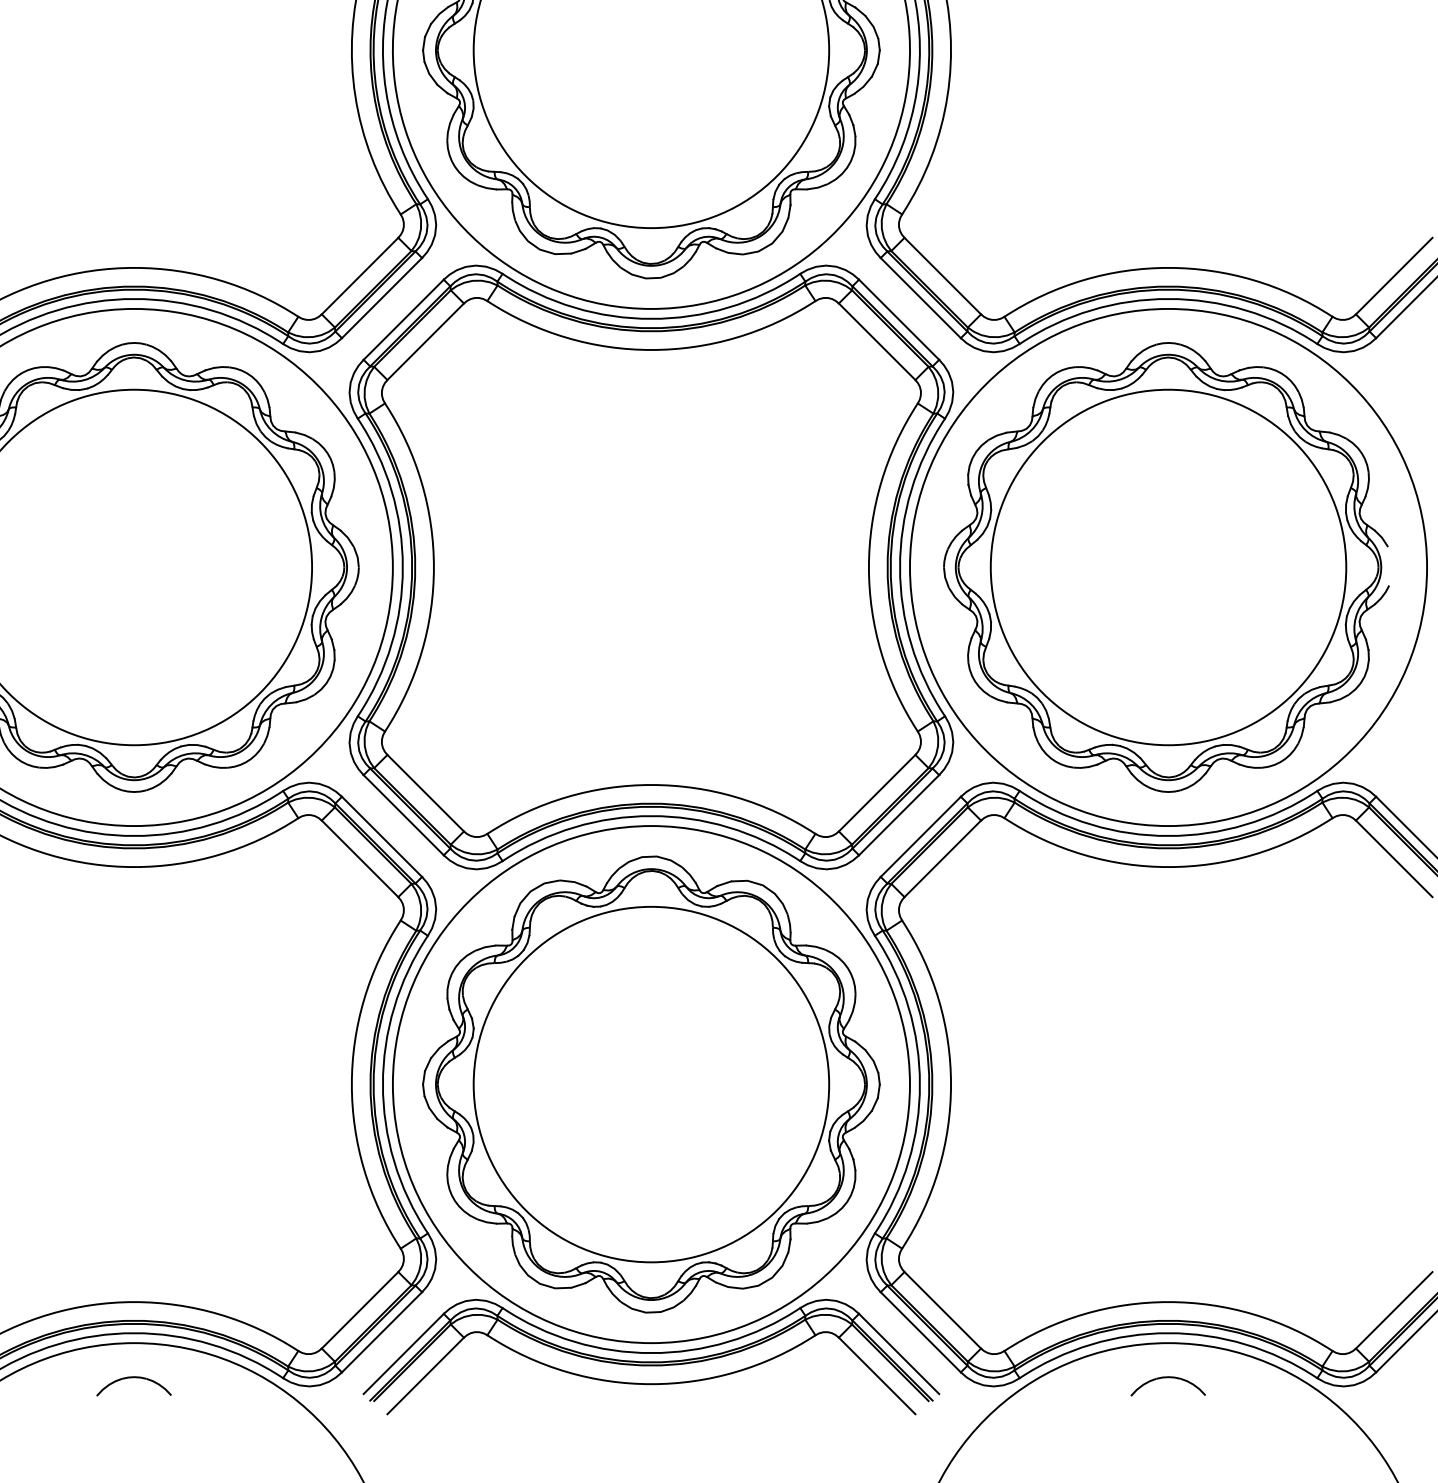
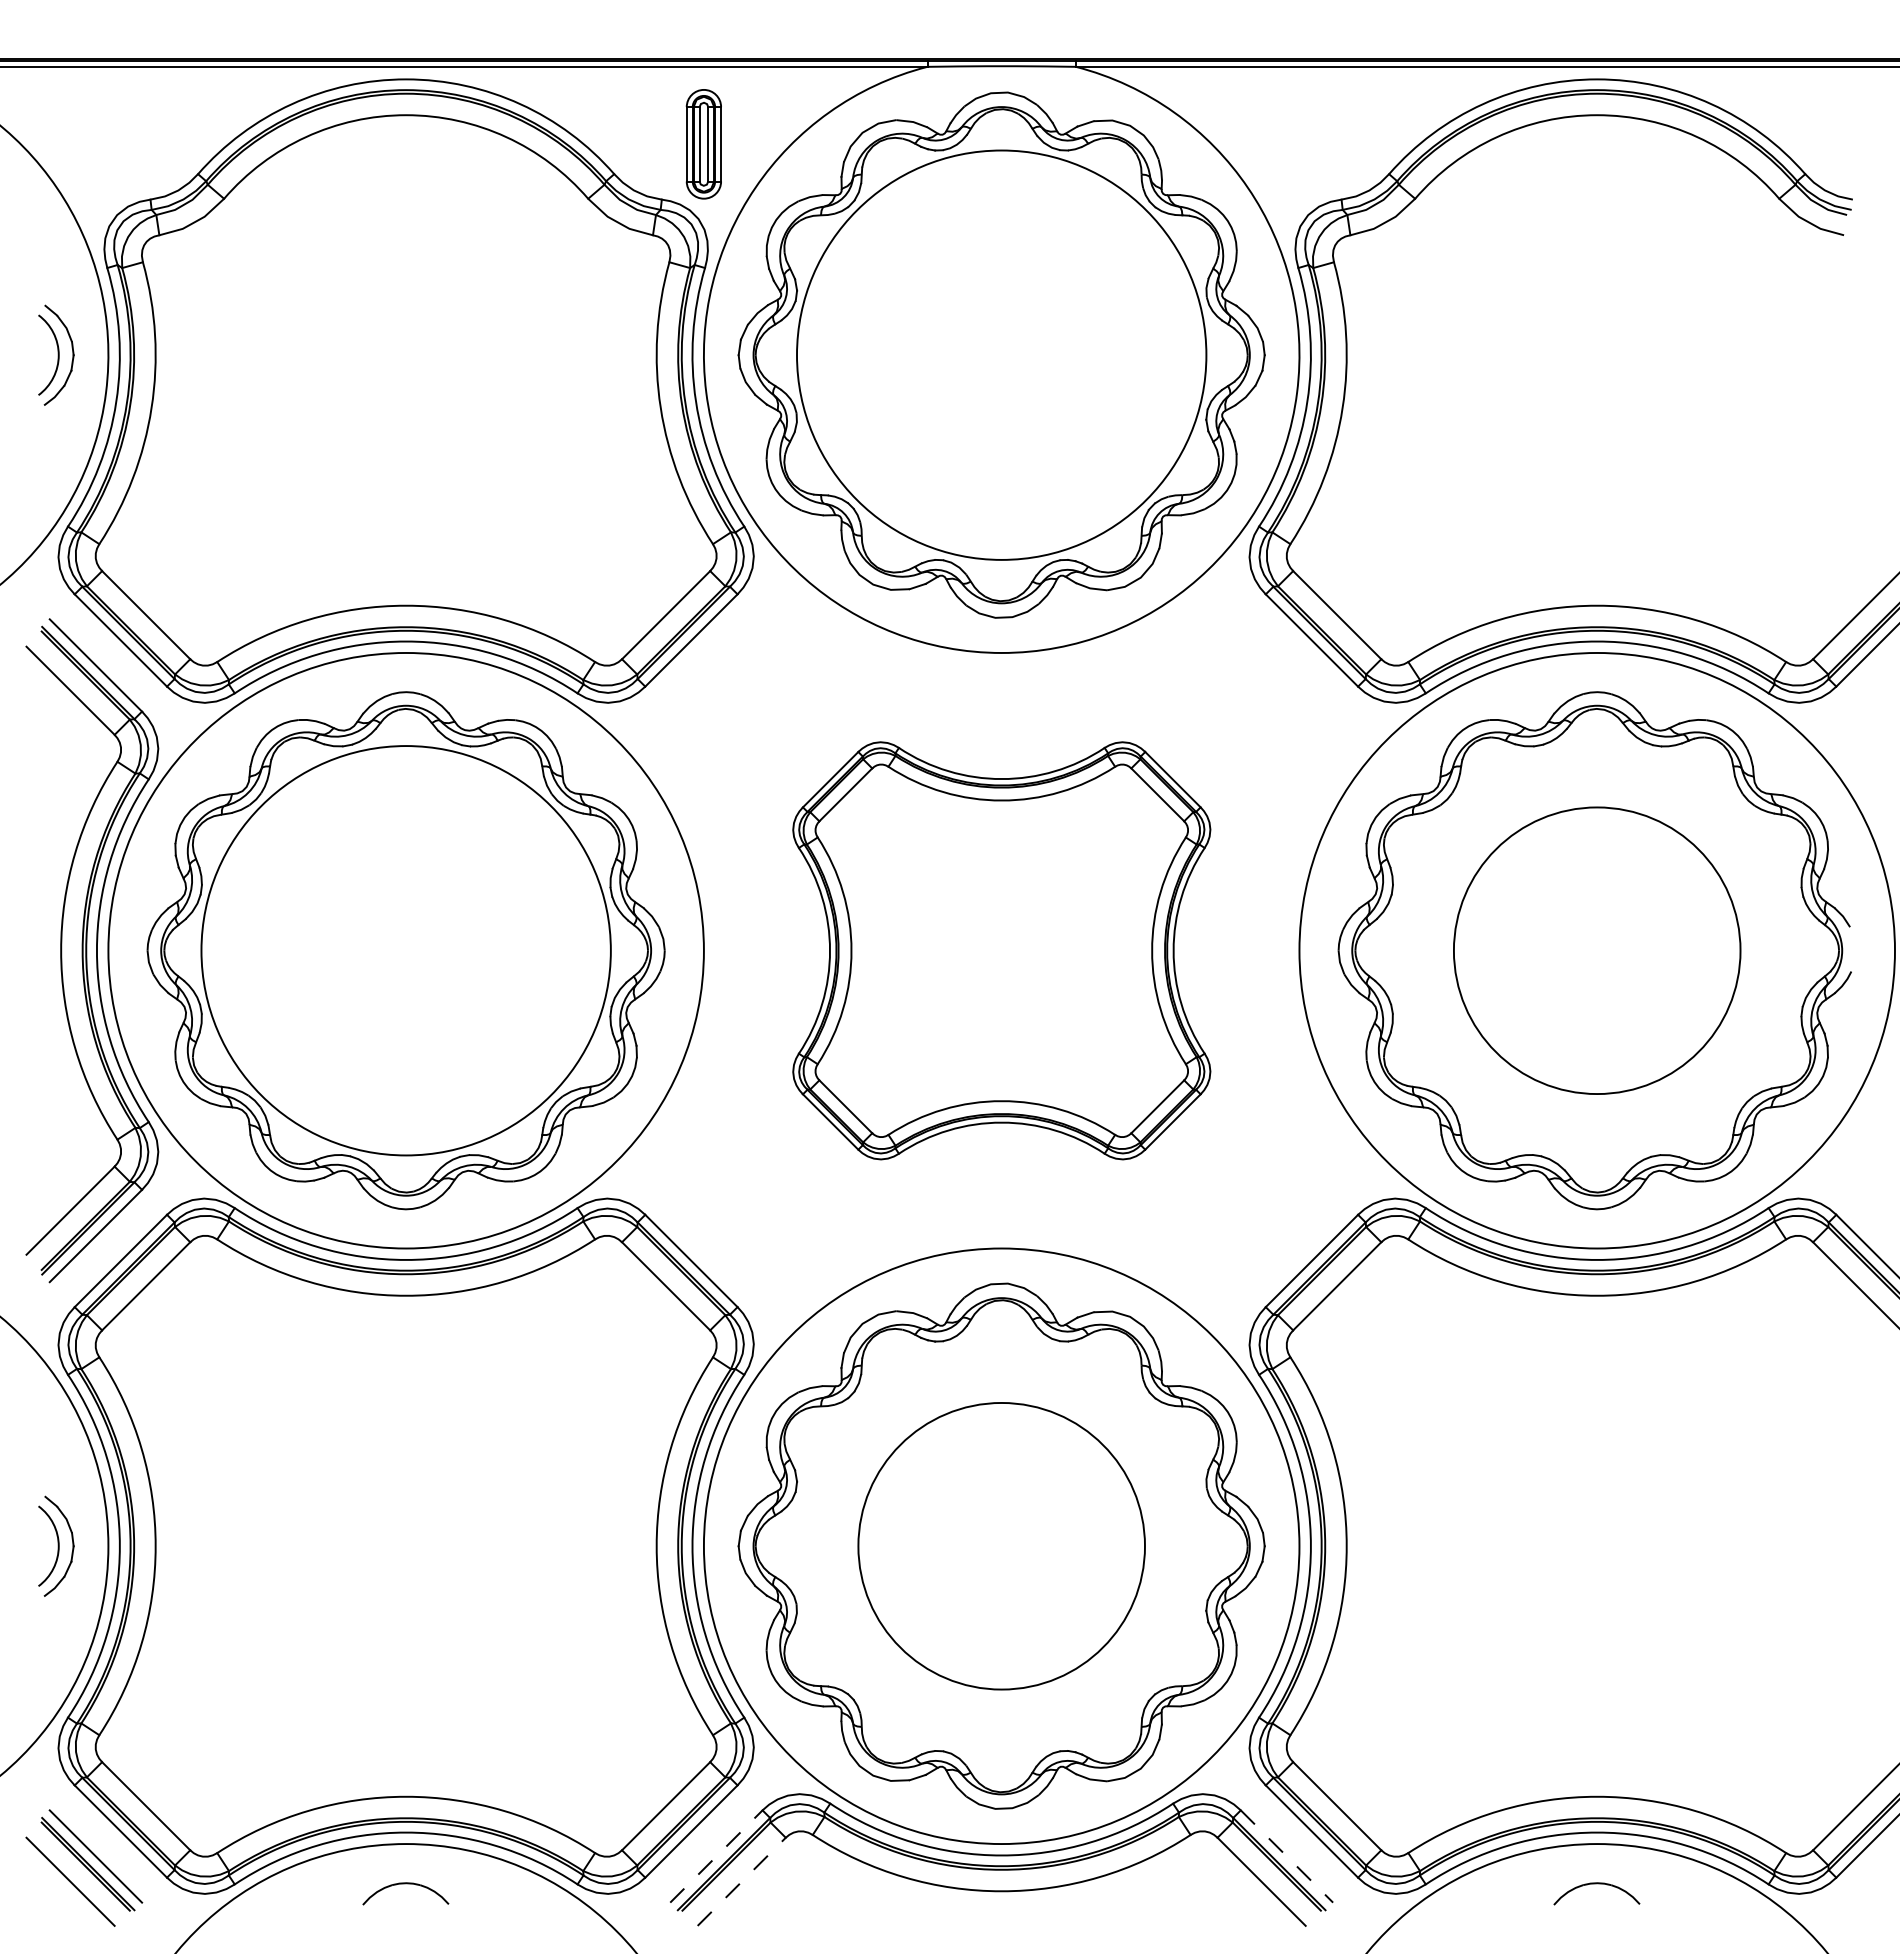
part: (651, 567) -> (1001, 950), size x0.6
circle: (1167, 567) -> (1596, 950), size x0.7
circle: (651, 1083) -> (1001, 1545), size x0.7
line: (403, 1353) -> (716, 1856), solid -> dashed
line: (899, 1353) -> (1287, 1856), solid -> dashed
line: (426, 1375) -> (742, 1881), solid -> dashed

